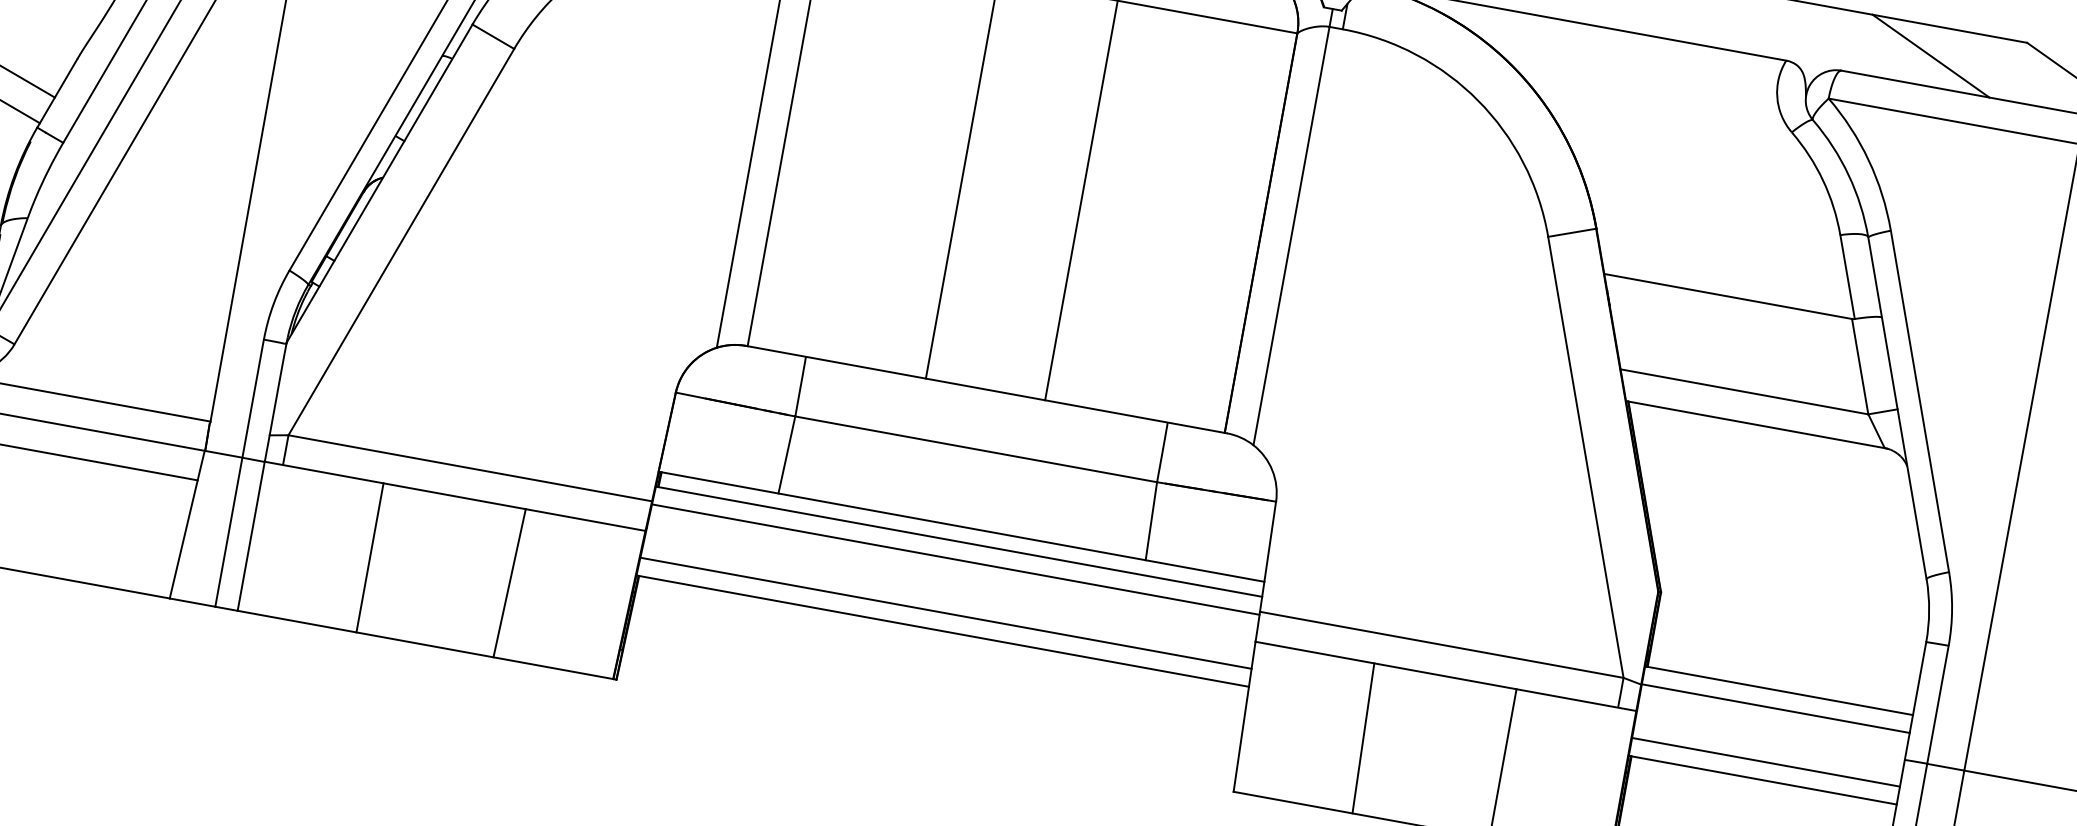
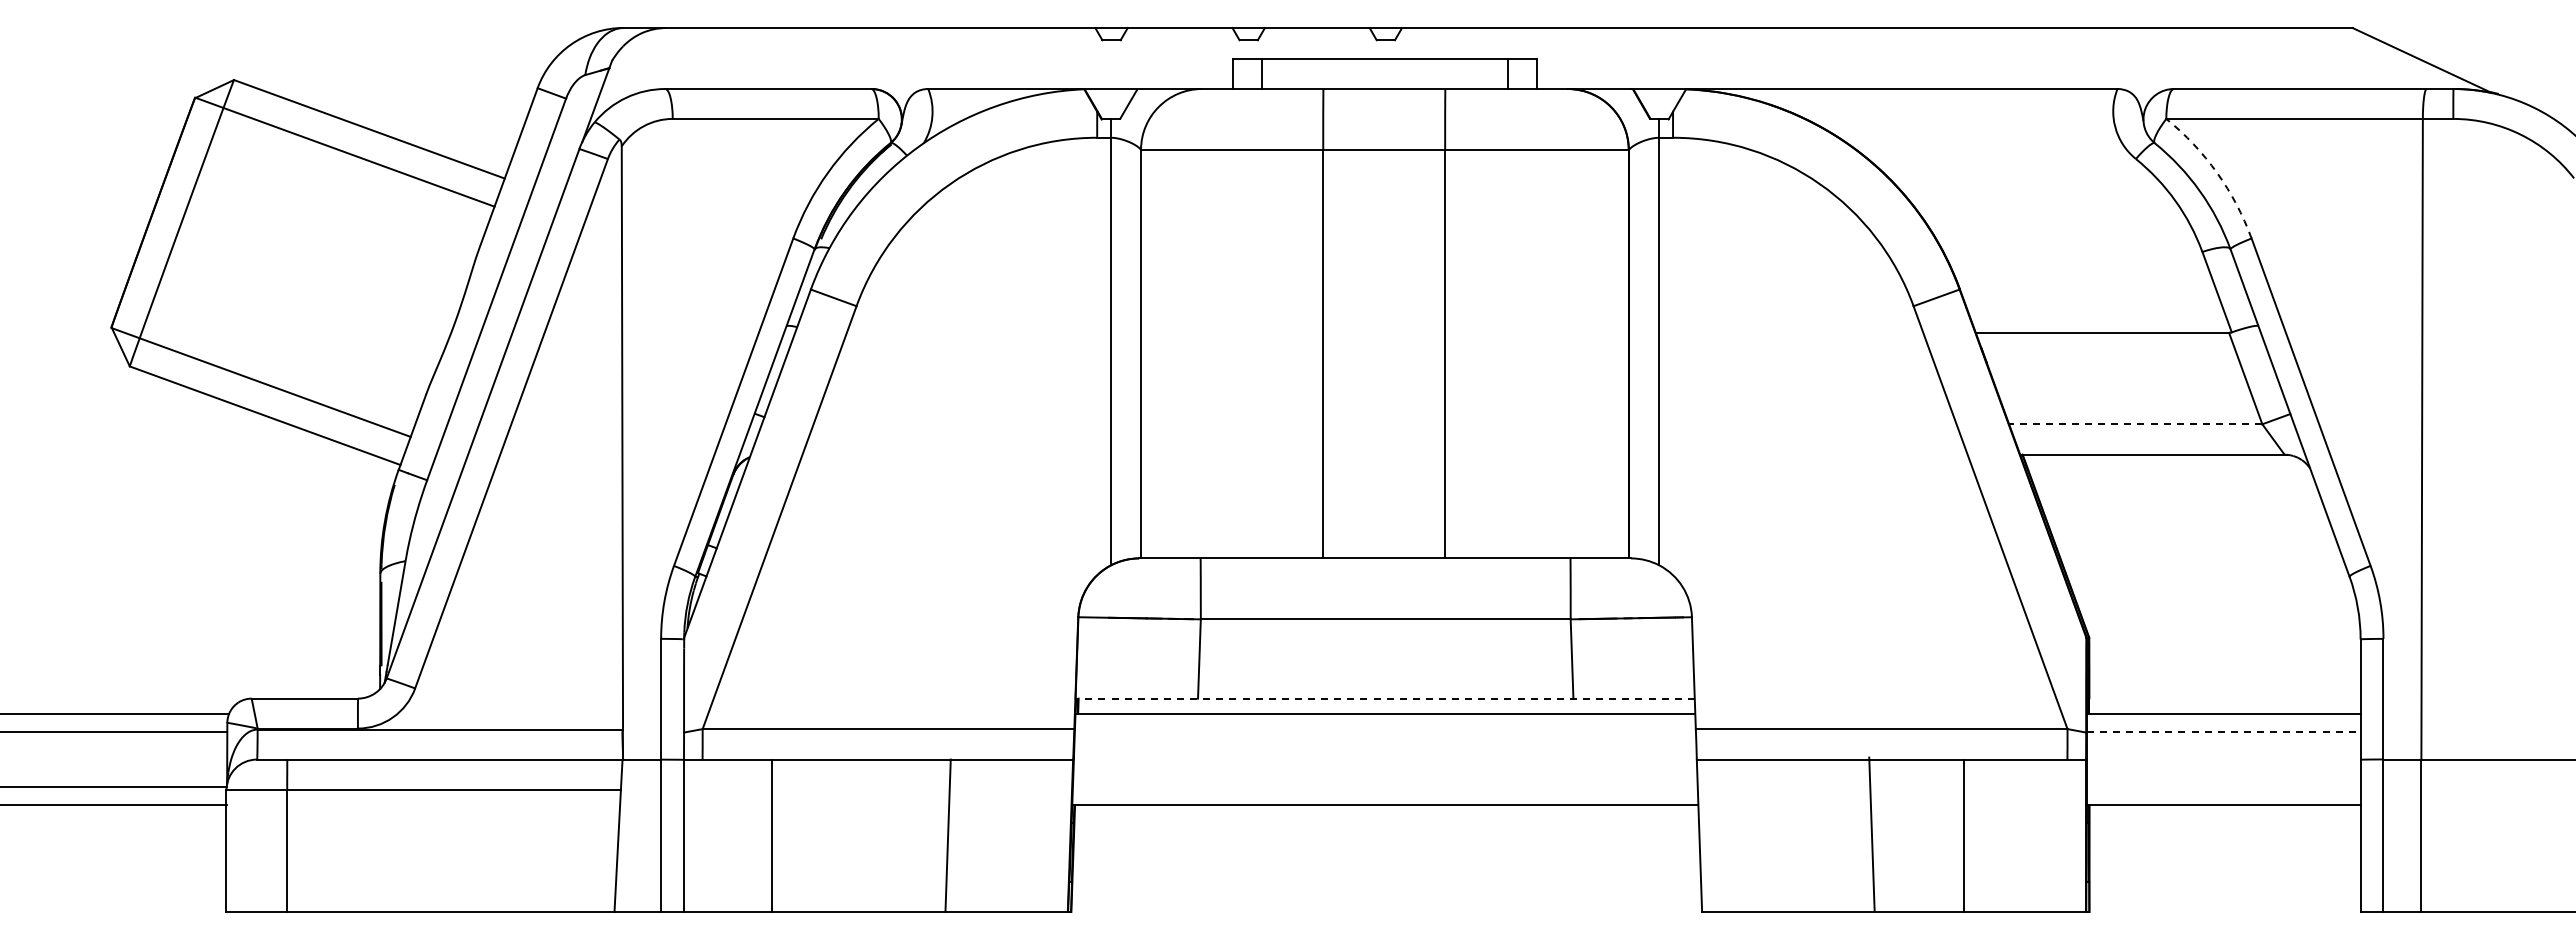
line: (1930, 56) -> (2259, 58), removed
arc: (1869, 160) -> (2217, 172), solid -> dashed
line: (1744, 392) -> (2135, 424), solid -> dashed
line: (961, 526) -> (1385, 698), solid -> dashed
line: (370, 557) -> (772, 835), moved
line: (954, 559) -> (1384, 732), removed
line: (945, 613) -> (1384, 787), removed
line: (1775, 708) -> (2223, 732), solid -> dashed
line: (1363, 738) -> (1871, 833), moved
line: (1765, 762) -> (2223, 787), removed

